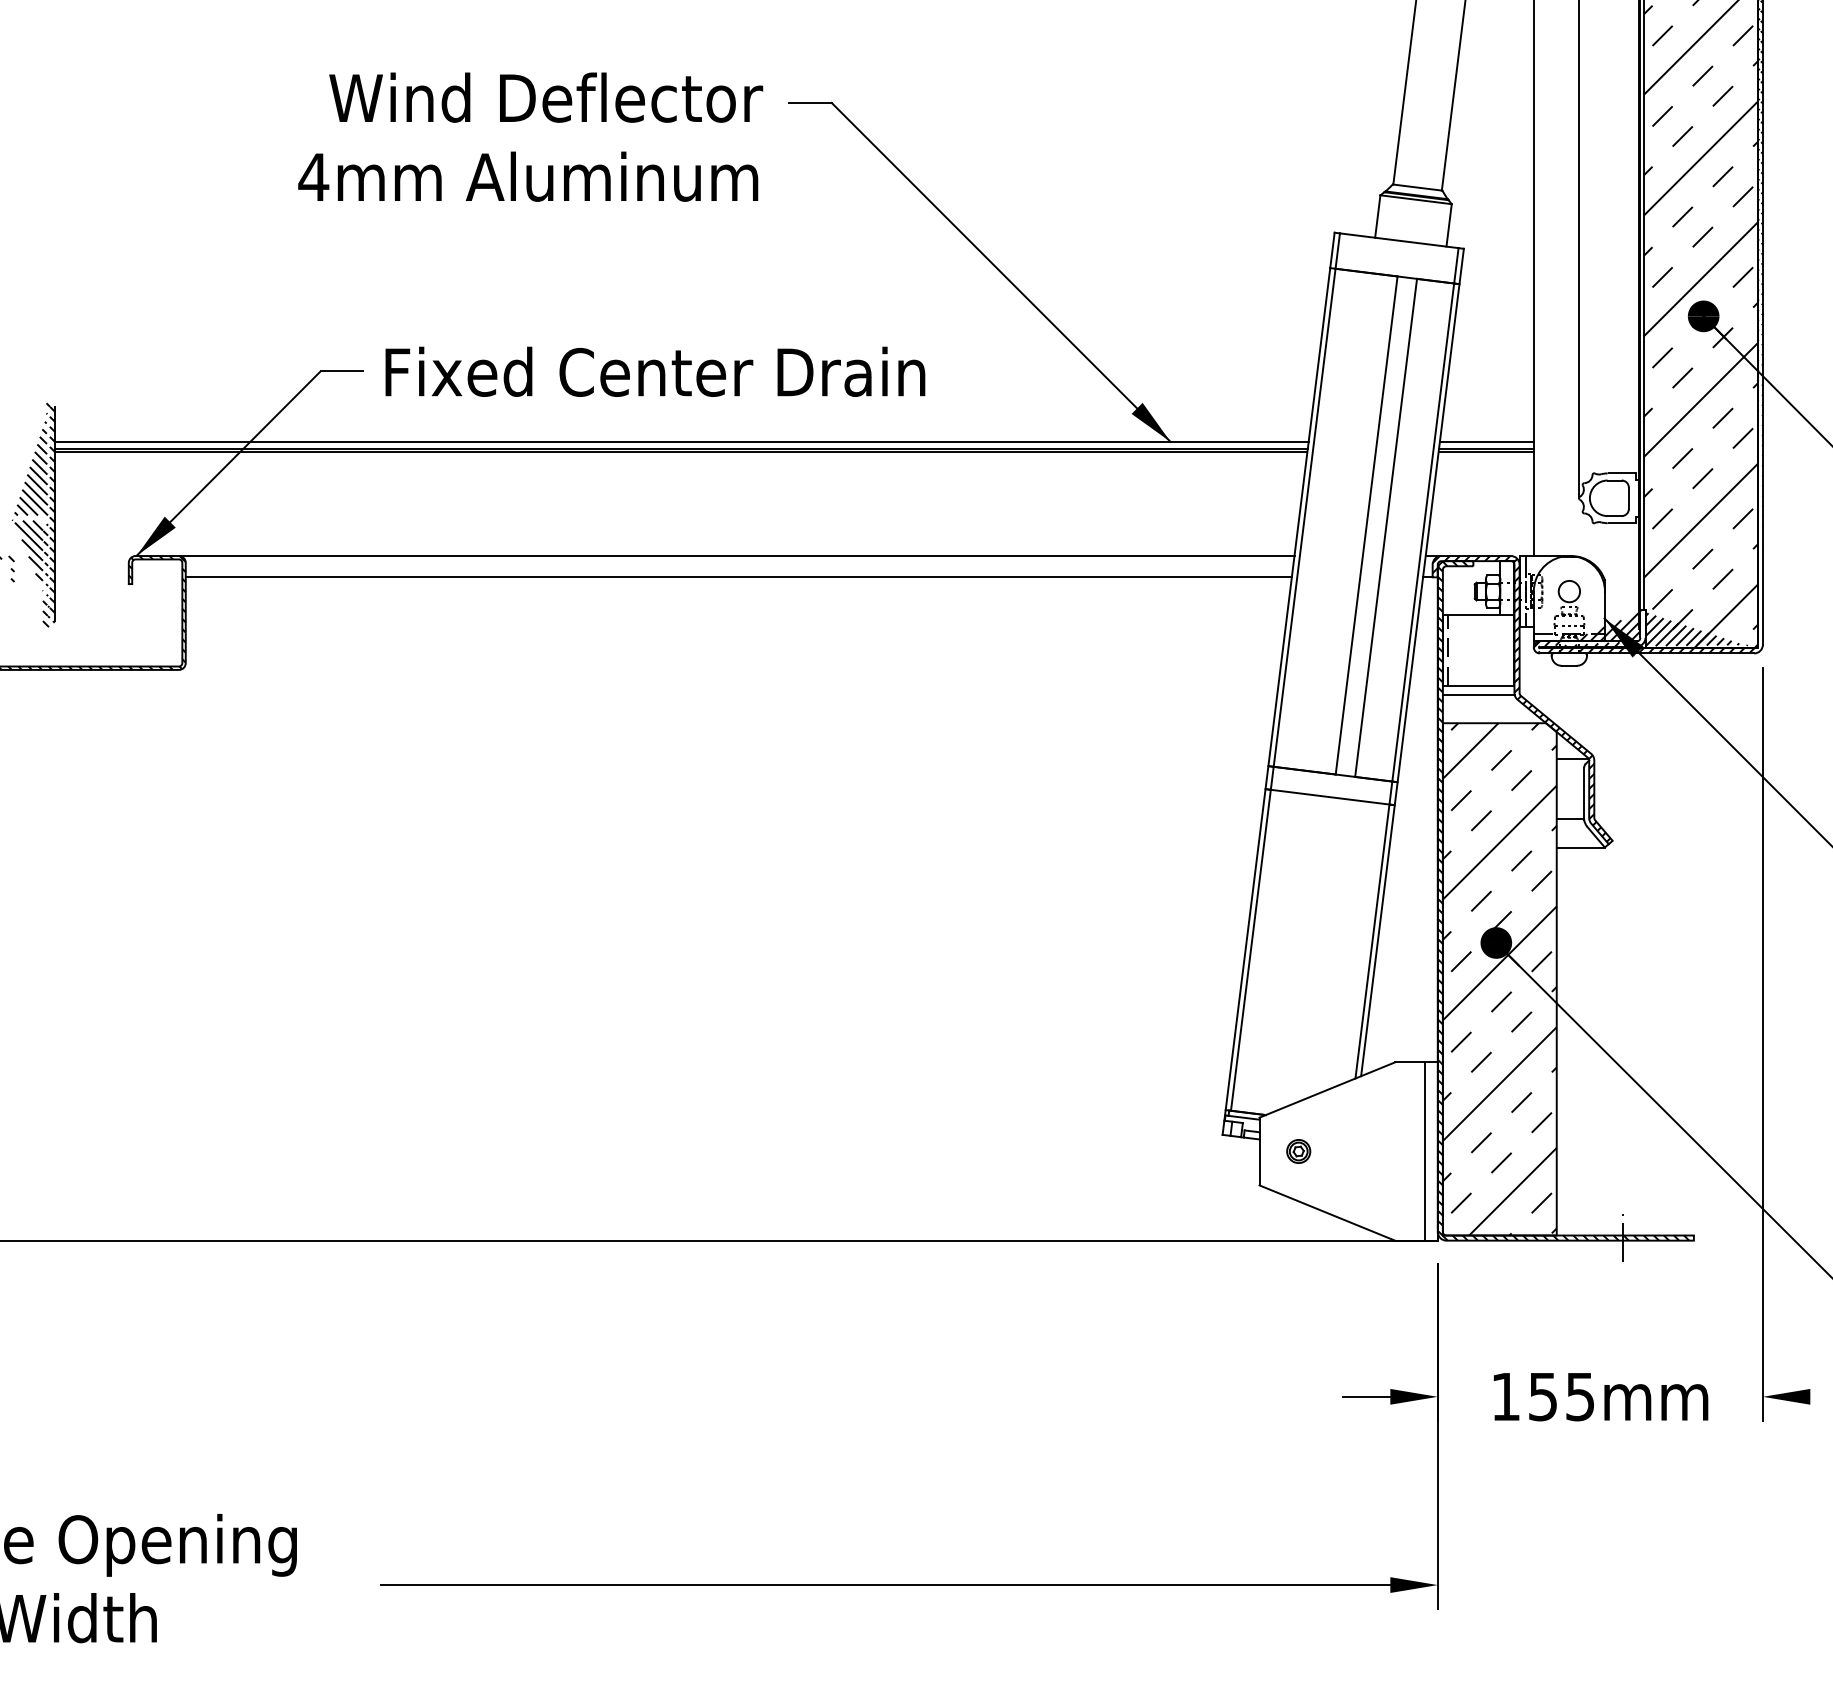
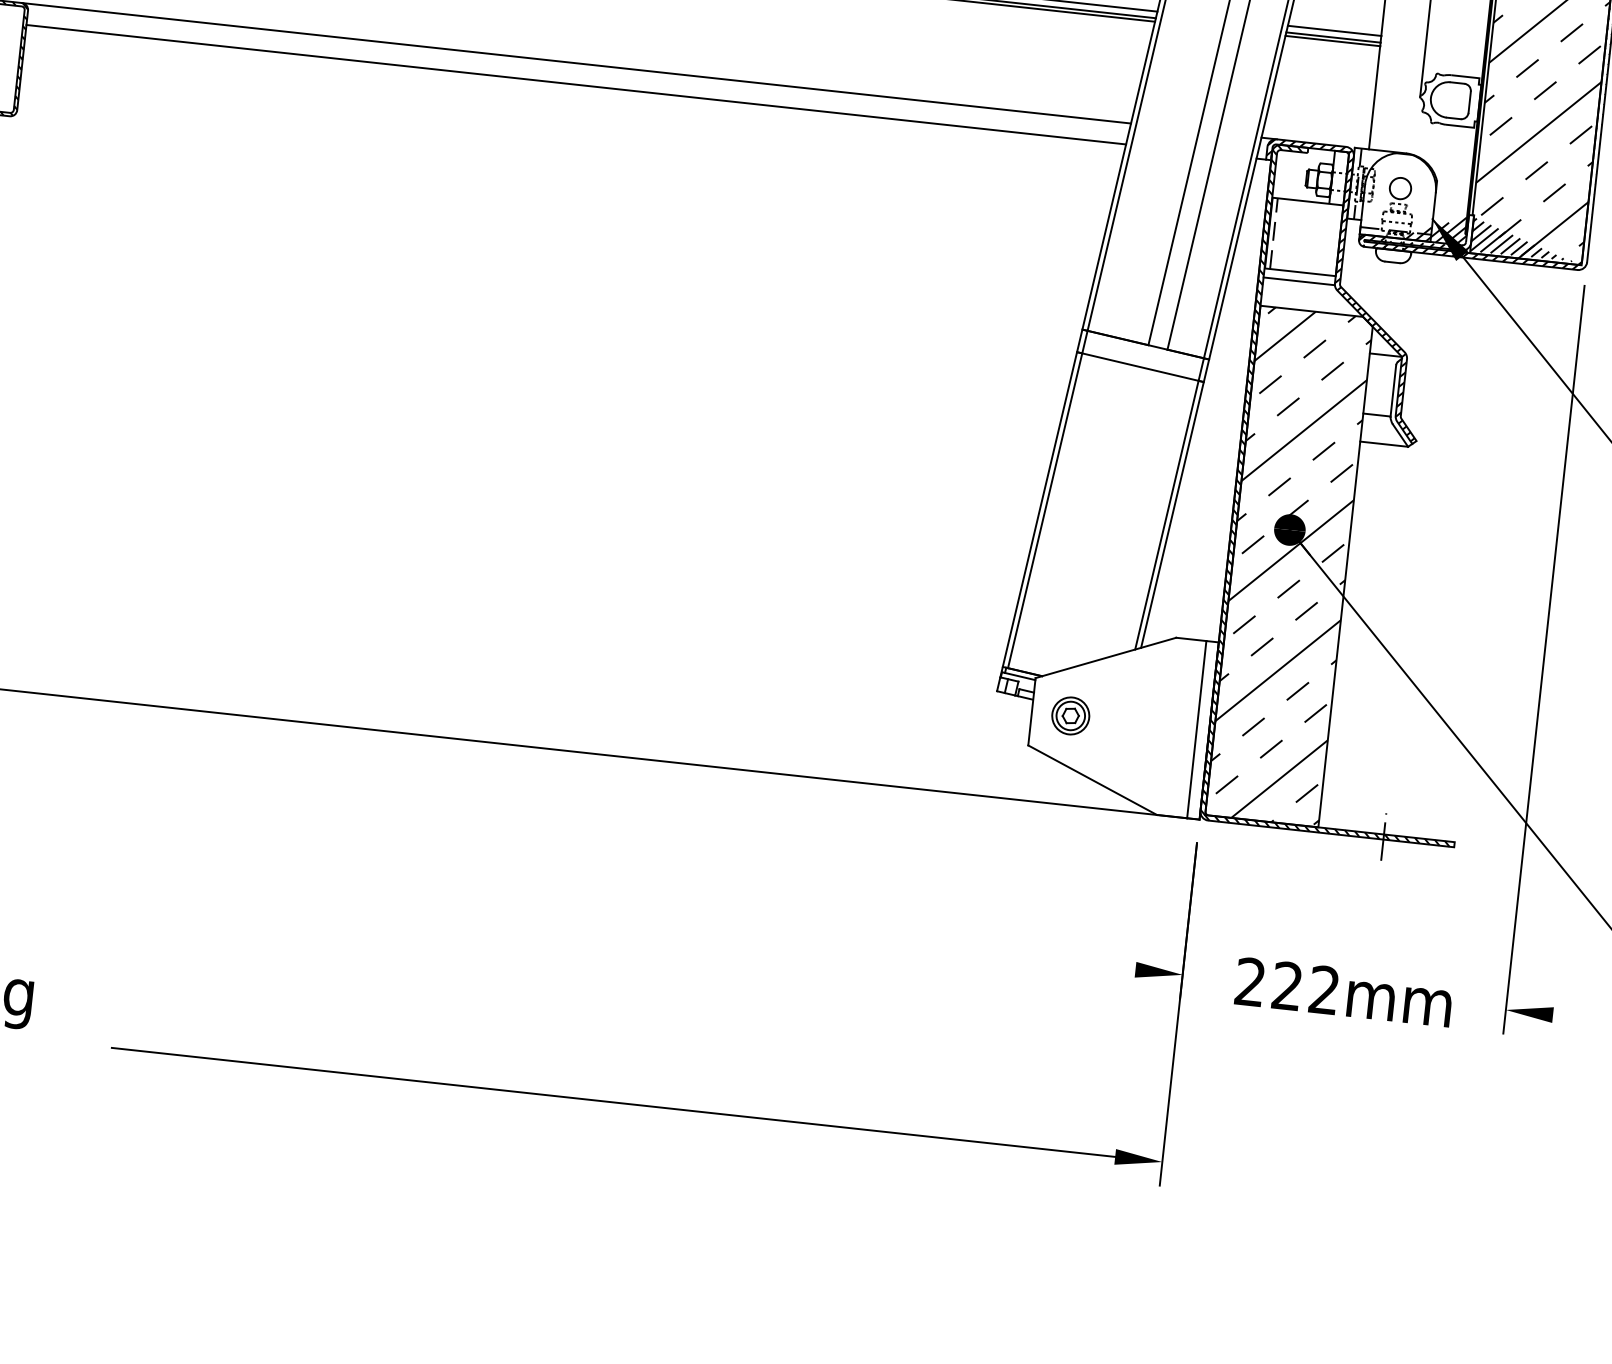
part: (1298, 1151) -> (1070, 715), size x1.6
line: (1366, 1396) -> (1111, 966), removed
text: (1542, 1396) -> (1286, 985), 155mm -> 222mm

